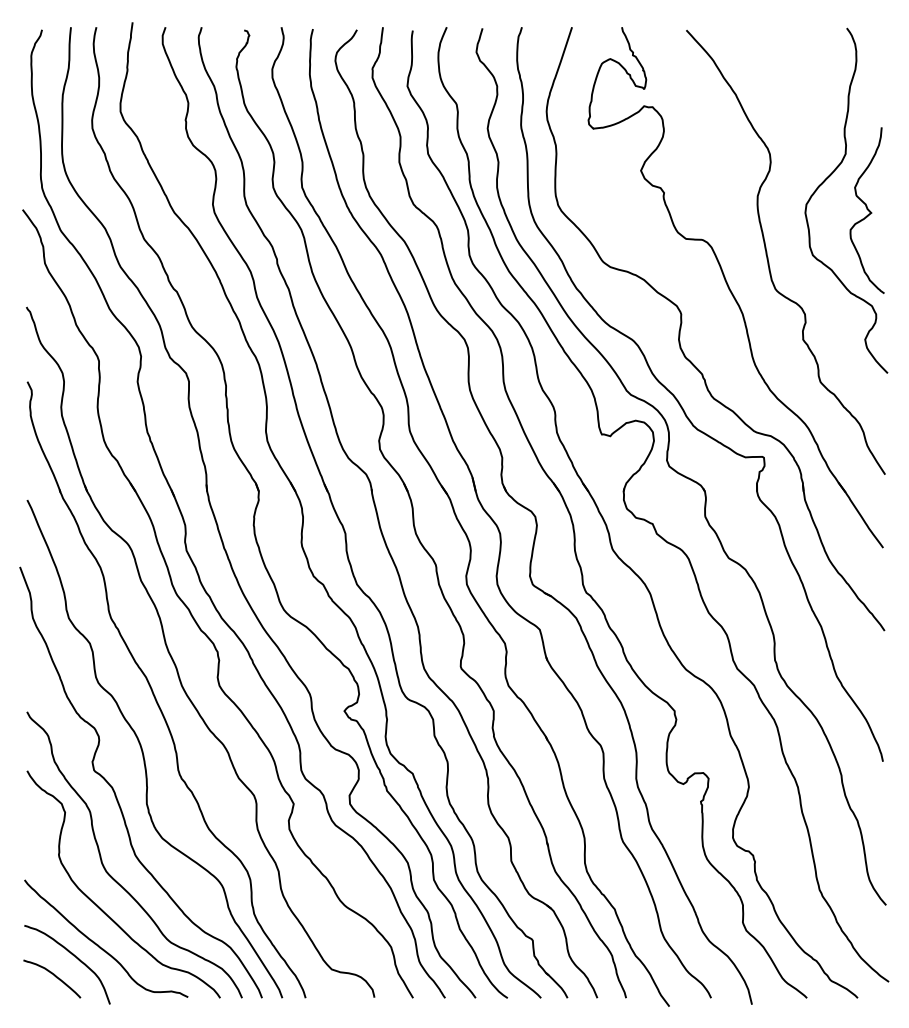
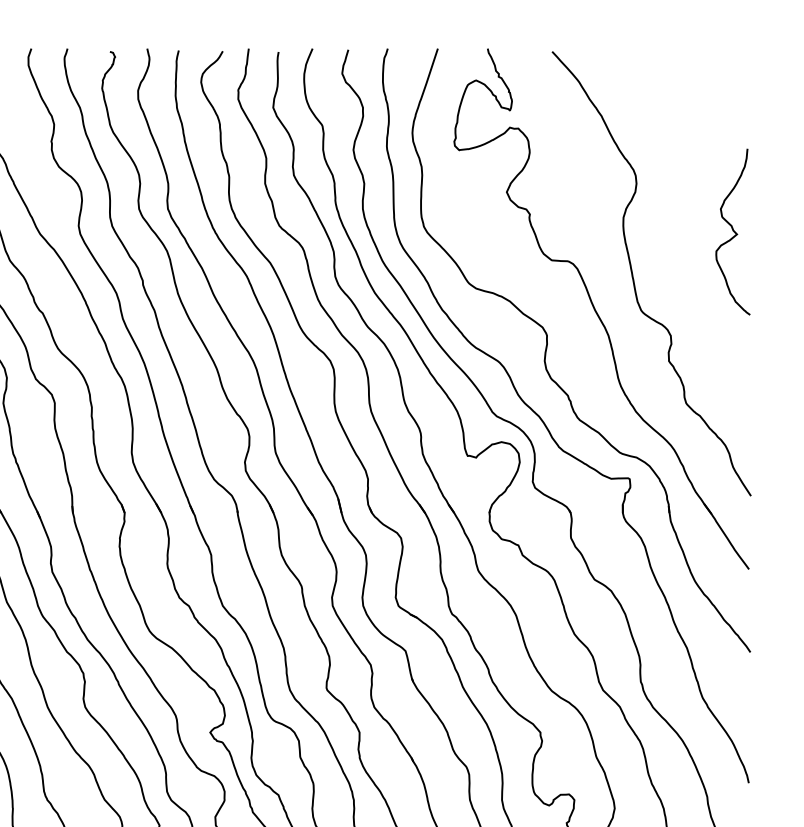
curve: (826, 180) -> (692, 201), removed

